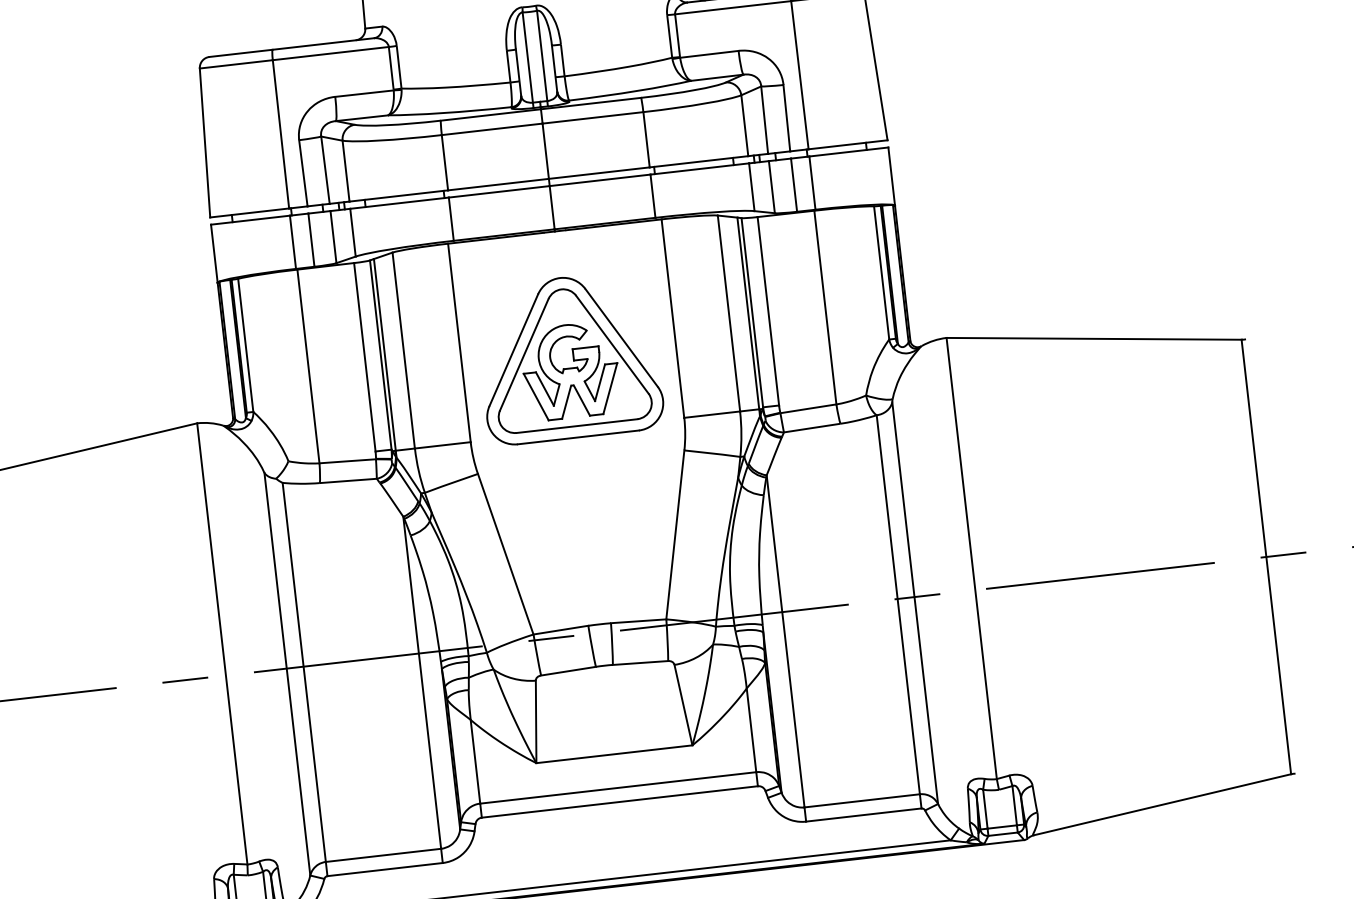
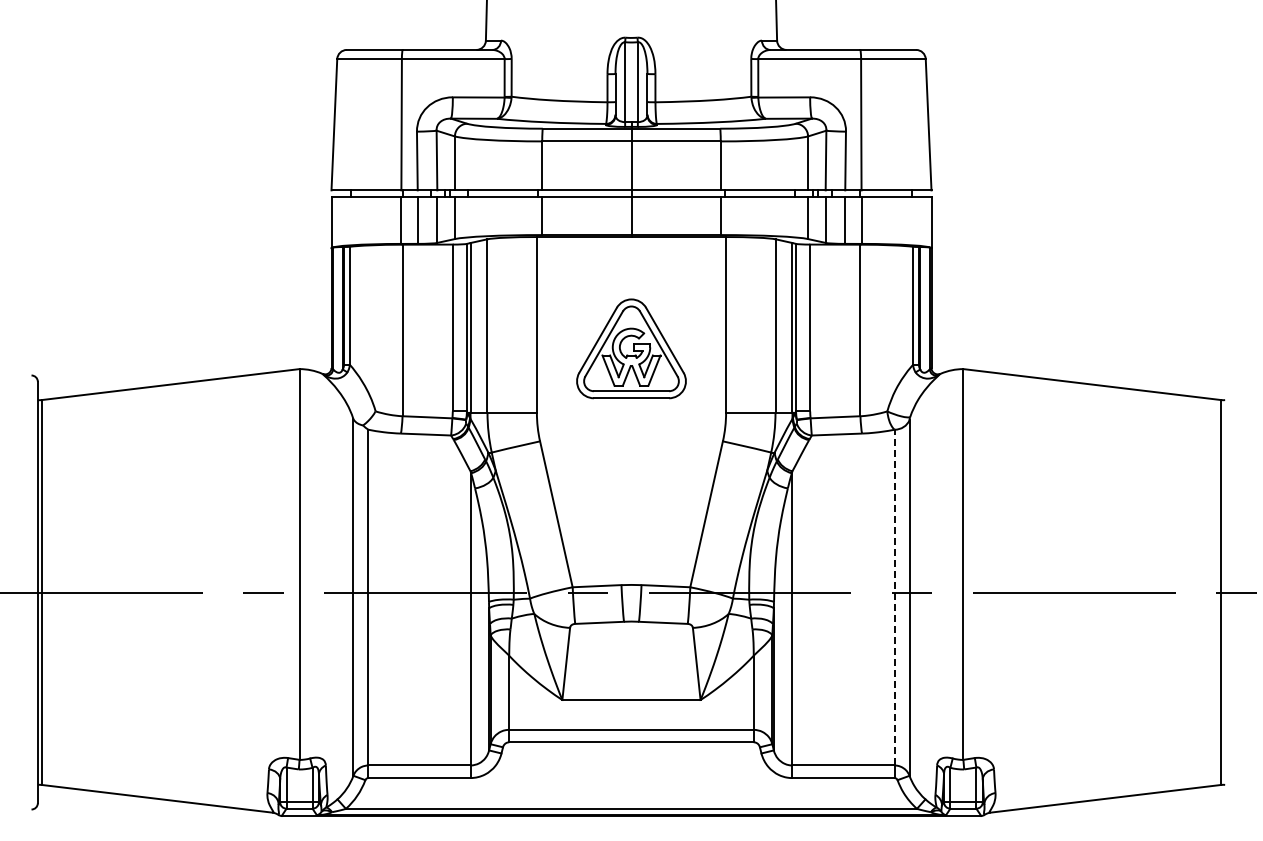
part: (569, 357) -> (631, 348), size x0.7
line: (898, 604) -> (894, 597), solid -> dashed

